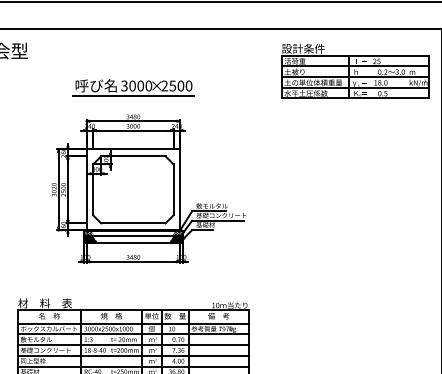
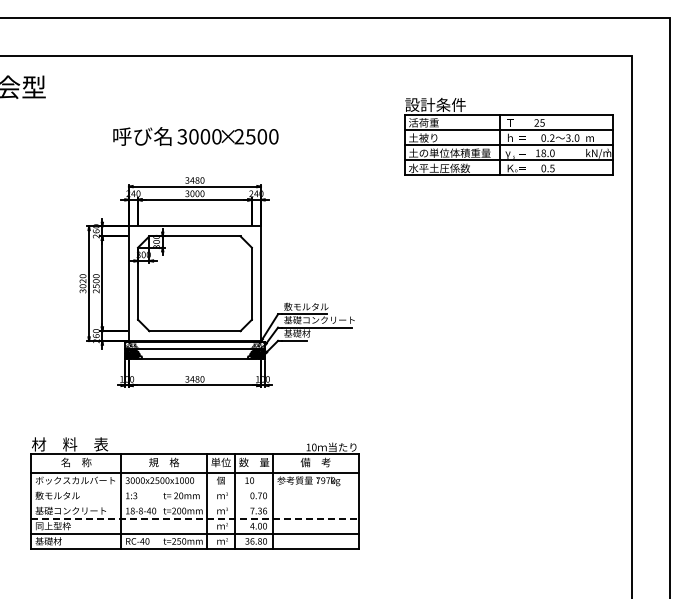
part: (354, 70) -> (508, 136), moved
line: (133, 95) -> (194, 150), removed
line: (133, 334) -> (194, 488), removed
line: (133, 345) -> (194, 503), removed
line: (133, 355) -> (194, 518), solid -> dashed

